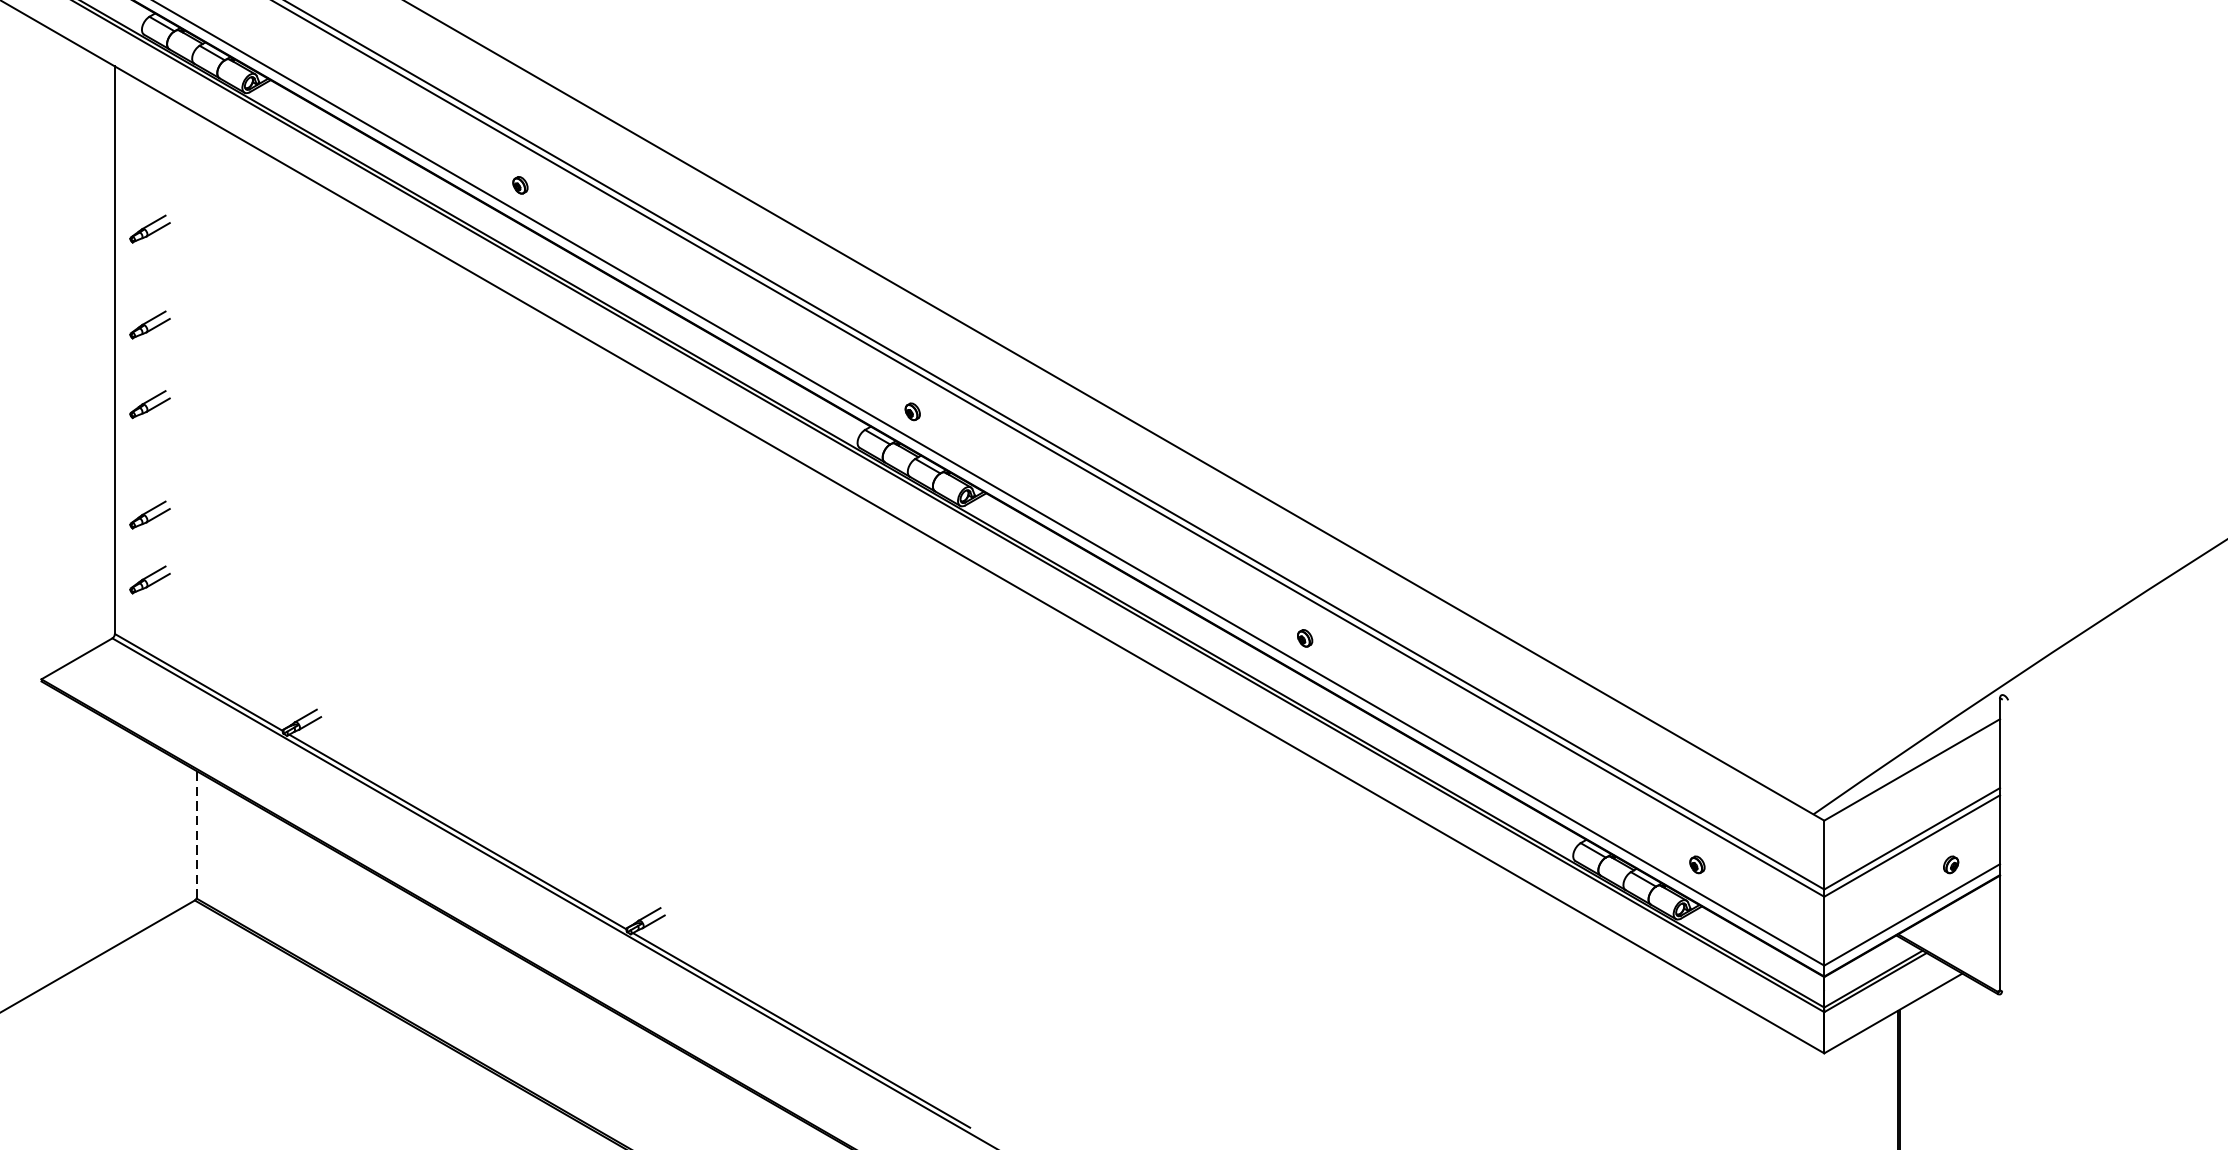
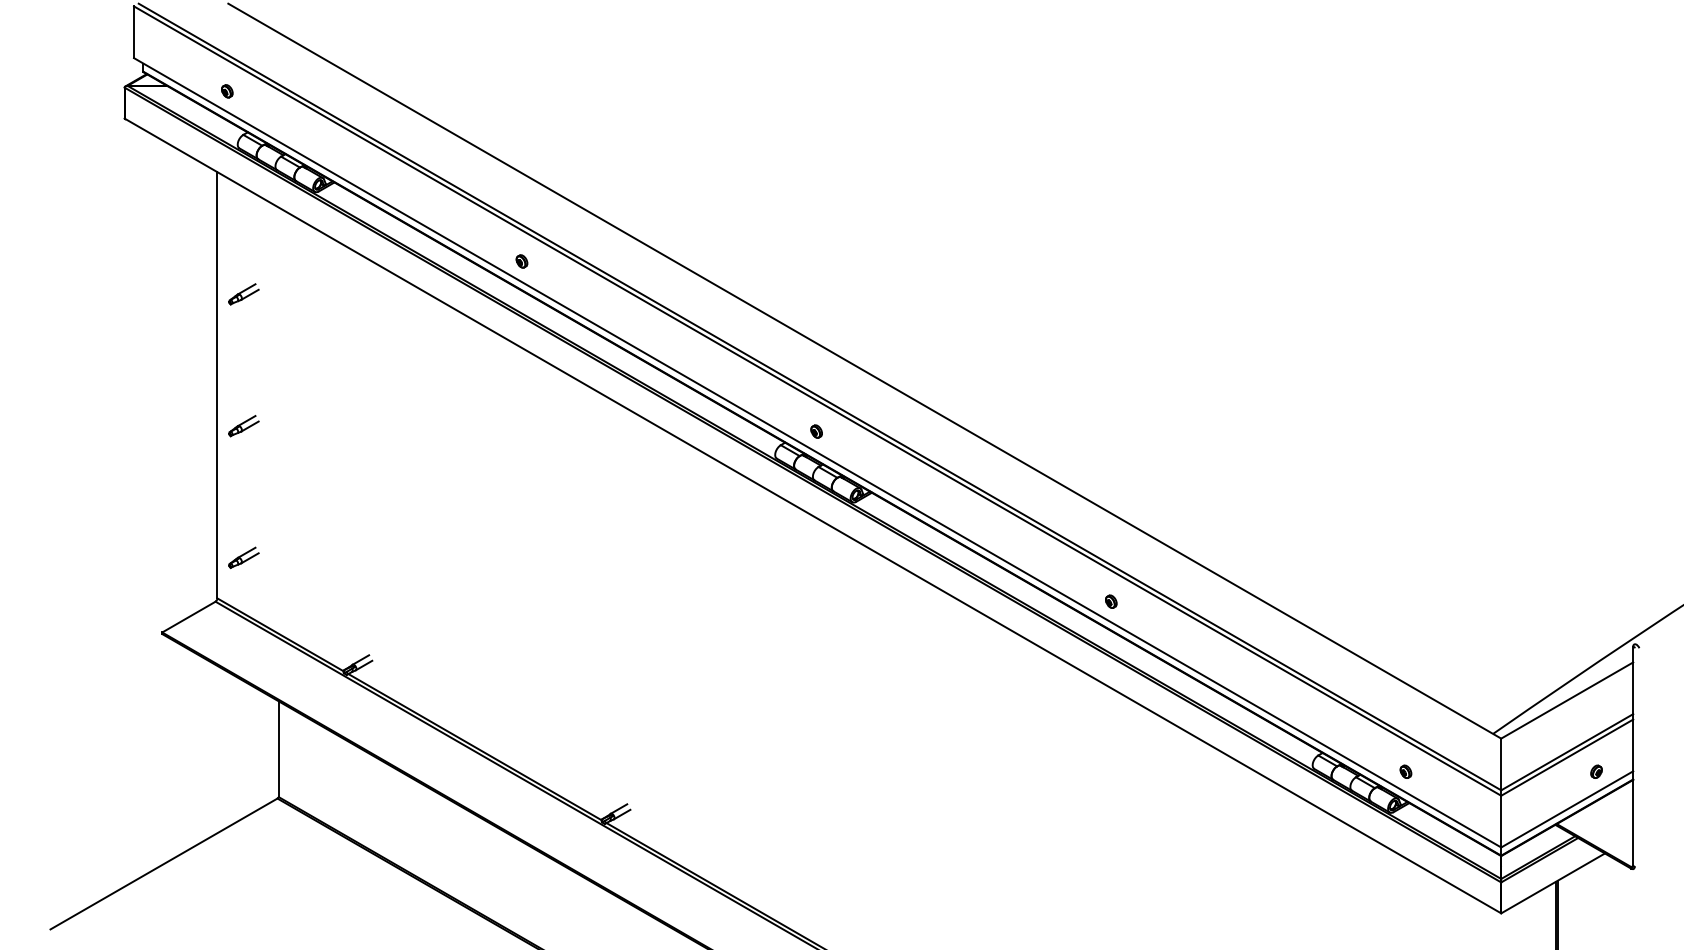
part: (149, 325) -> (243, 366), removed
part: (149, 515) -> (243, 509), removed
line: (196, 835) -> (278, 749), dashed -> solid

